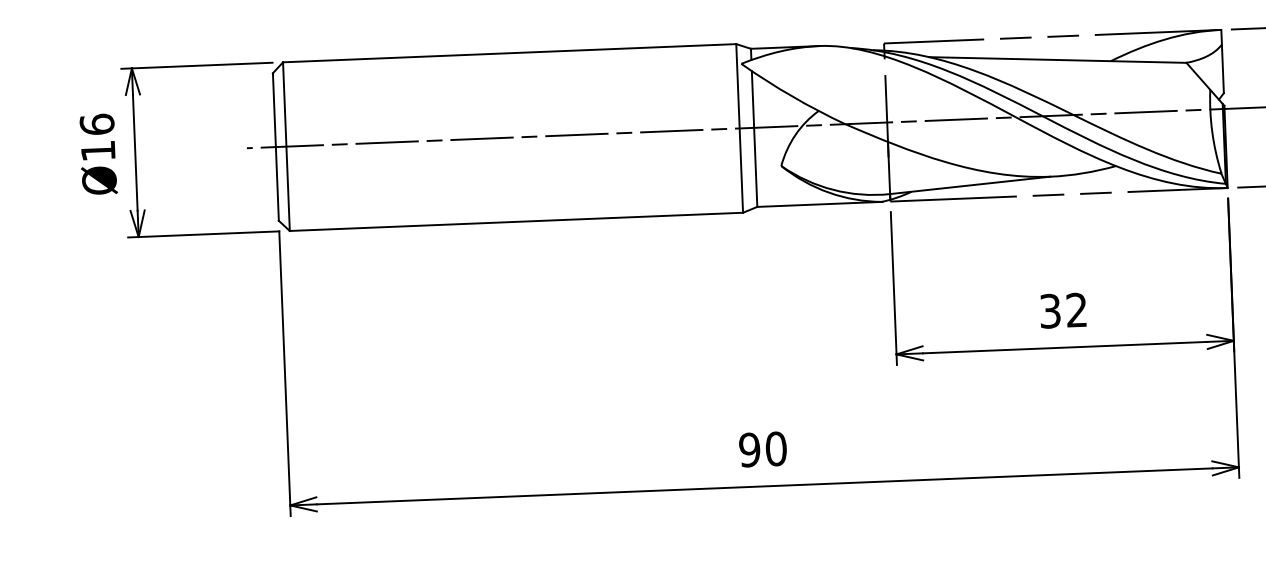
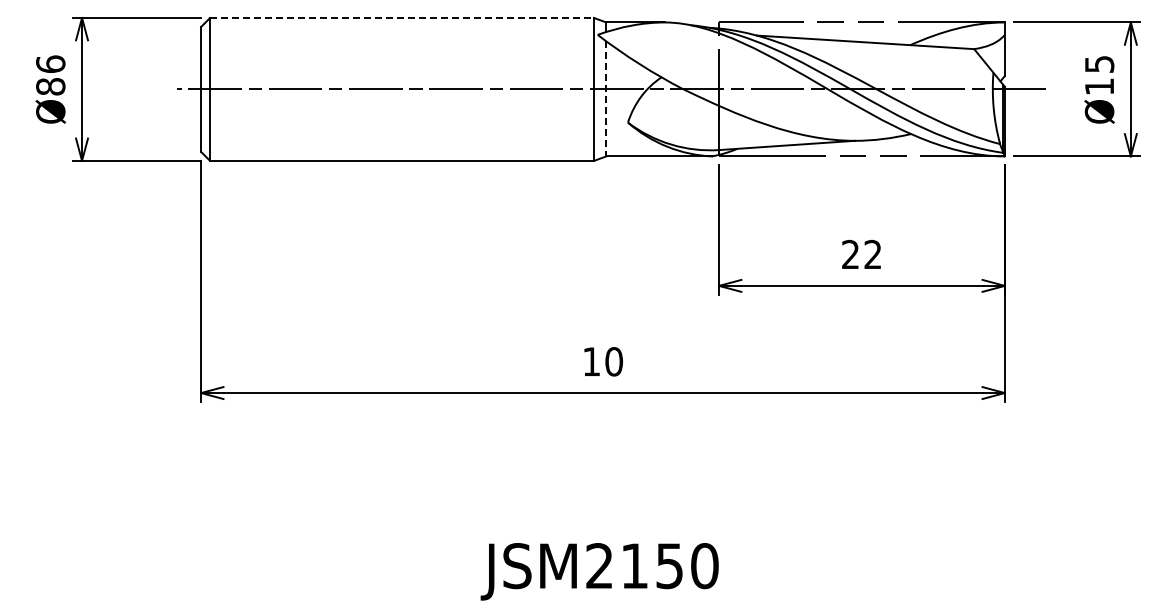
line: (510, 53) -> (402, 18), solid -> dashed
line: (754, 138) -> (606, 98), solid -> dashed
text: (97, 150) -> (50, 86), Ø16 -> Ø86
text: (1050, 311) -> (850, 254), 32 -> 22
text: (749, 449) -> (591, 361), 90 -> 10

